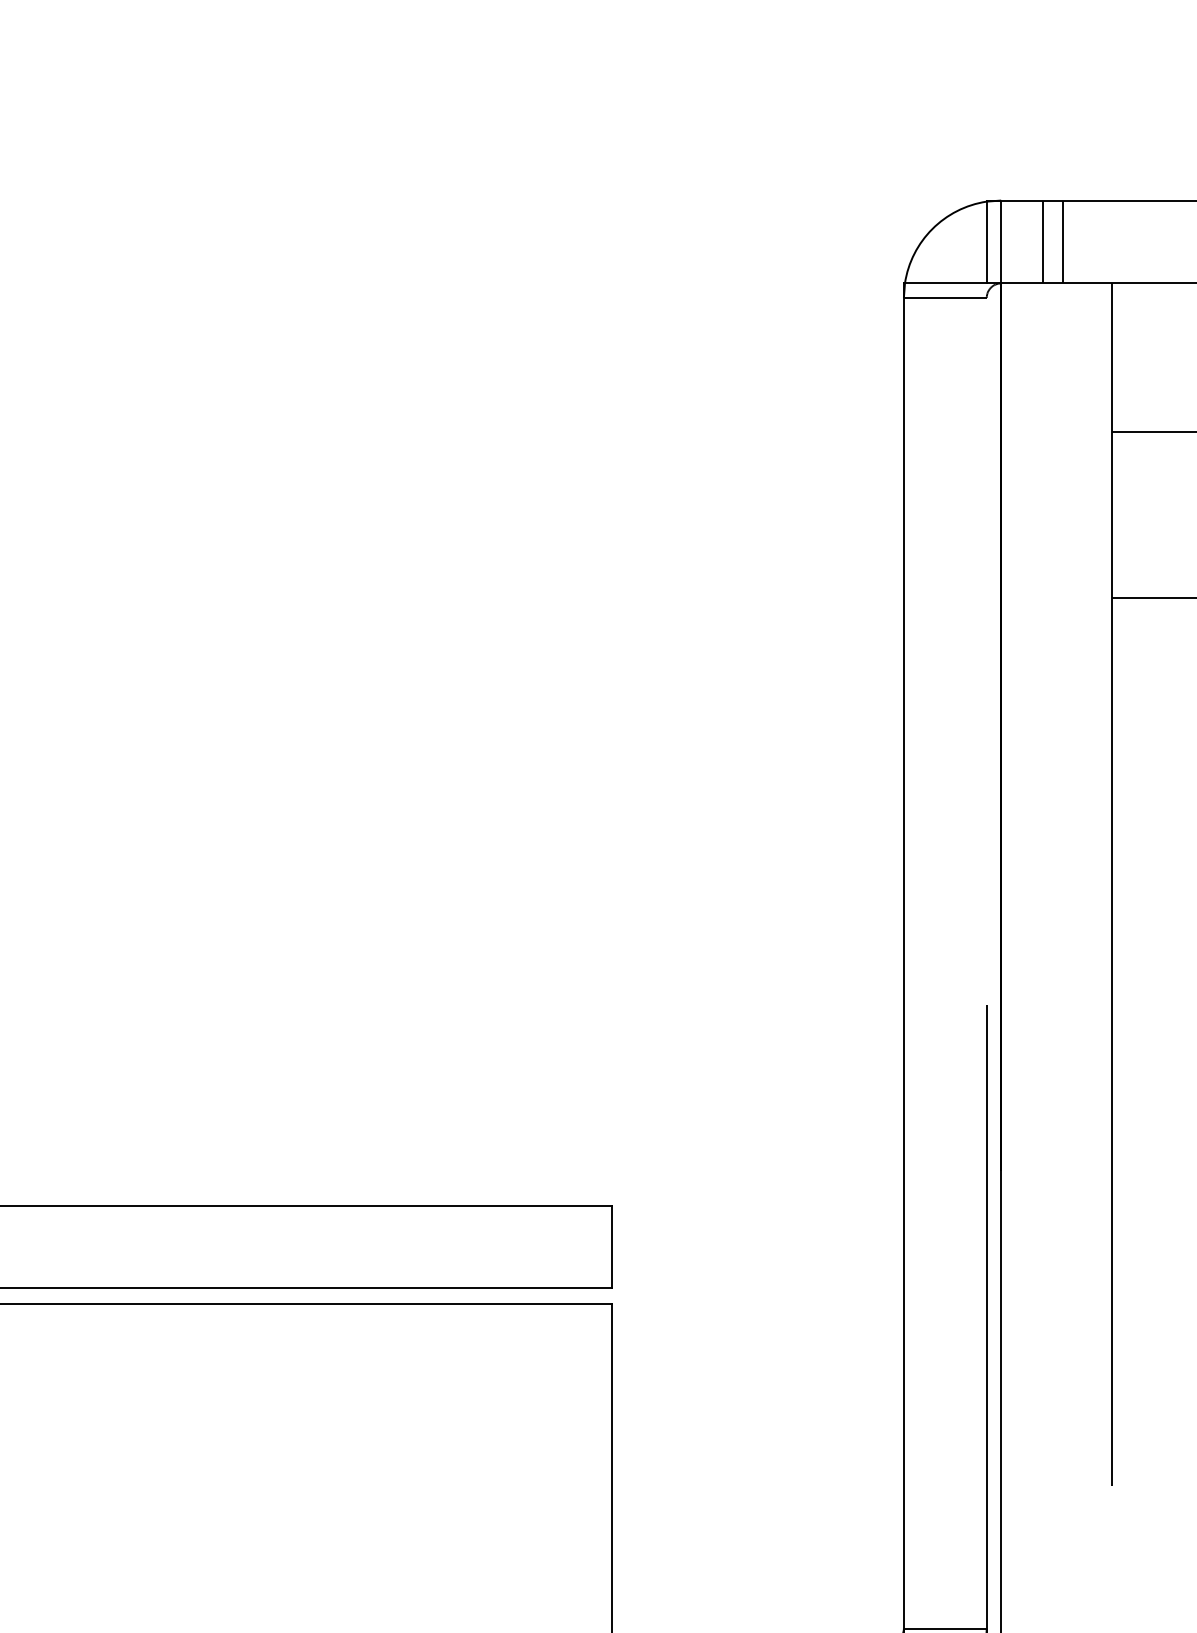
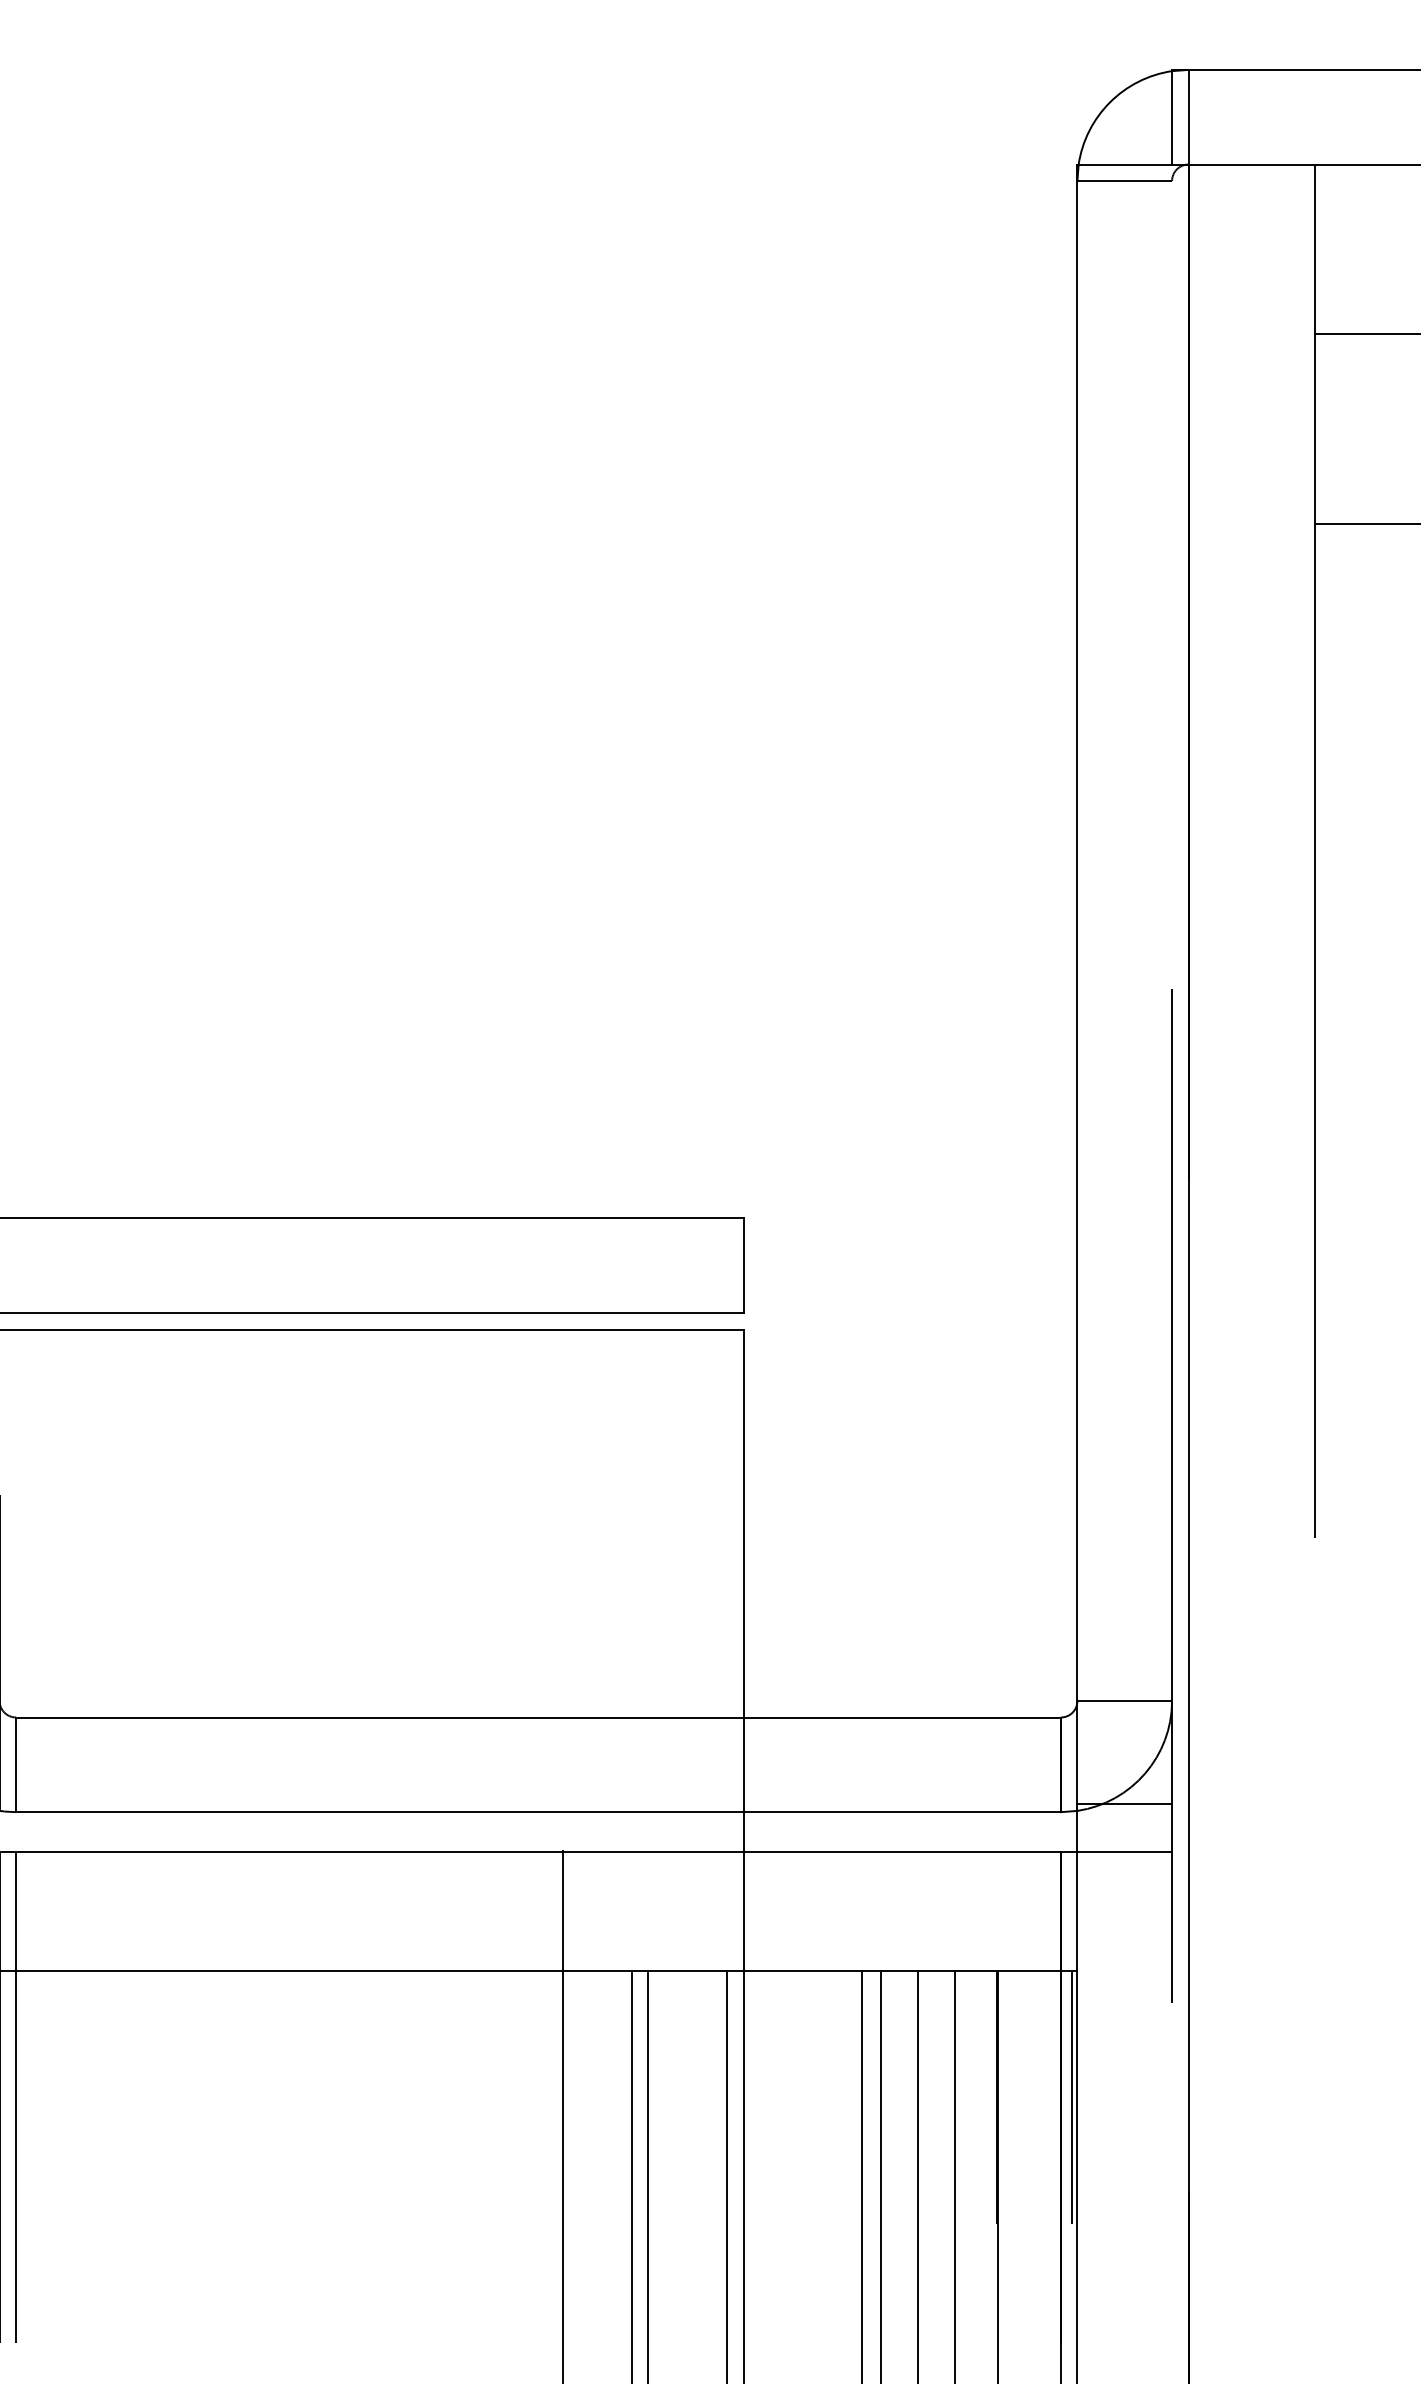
line: (1042, 241) -> (1235, 116), removed
line: (1063, 241) -> (1259, 116), removed

